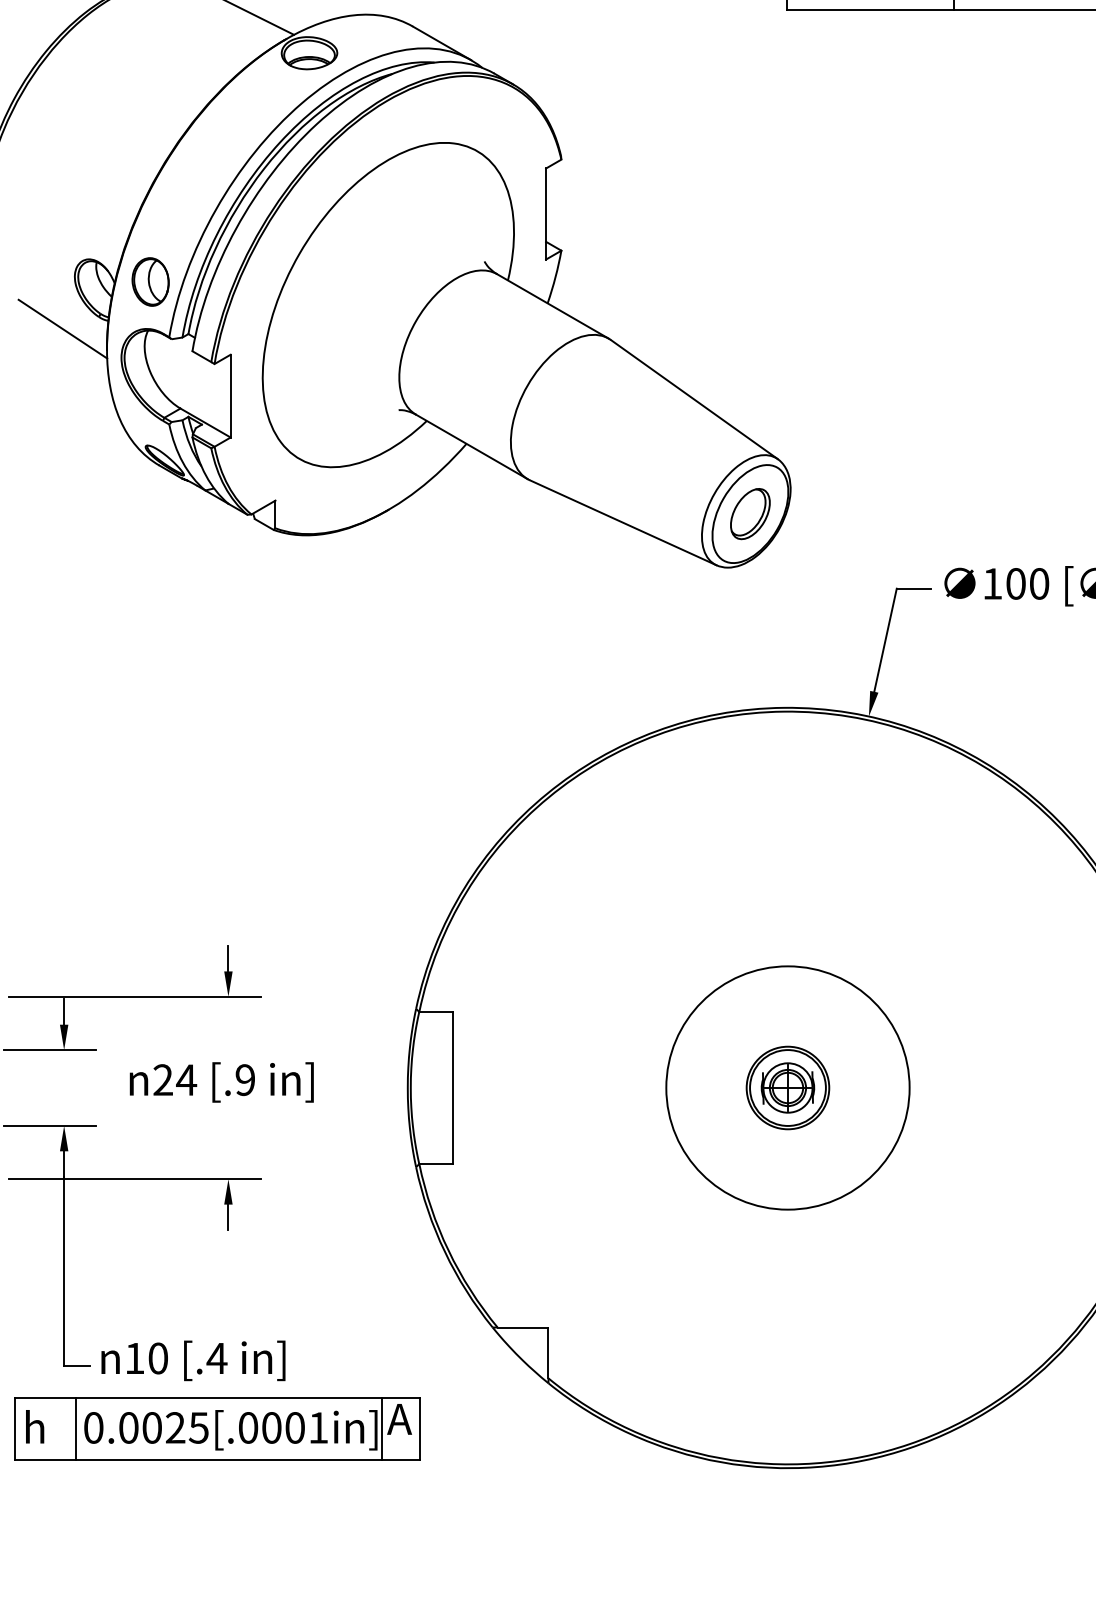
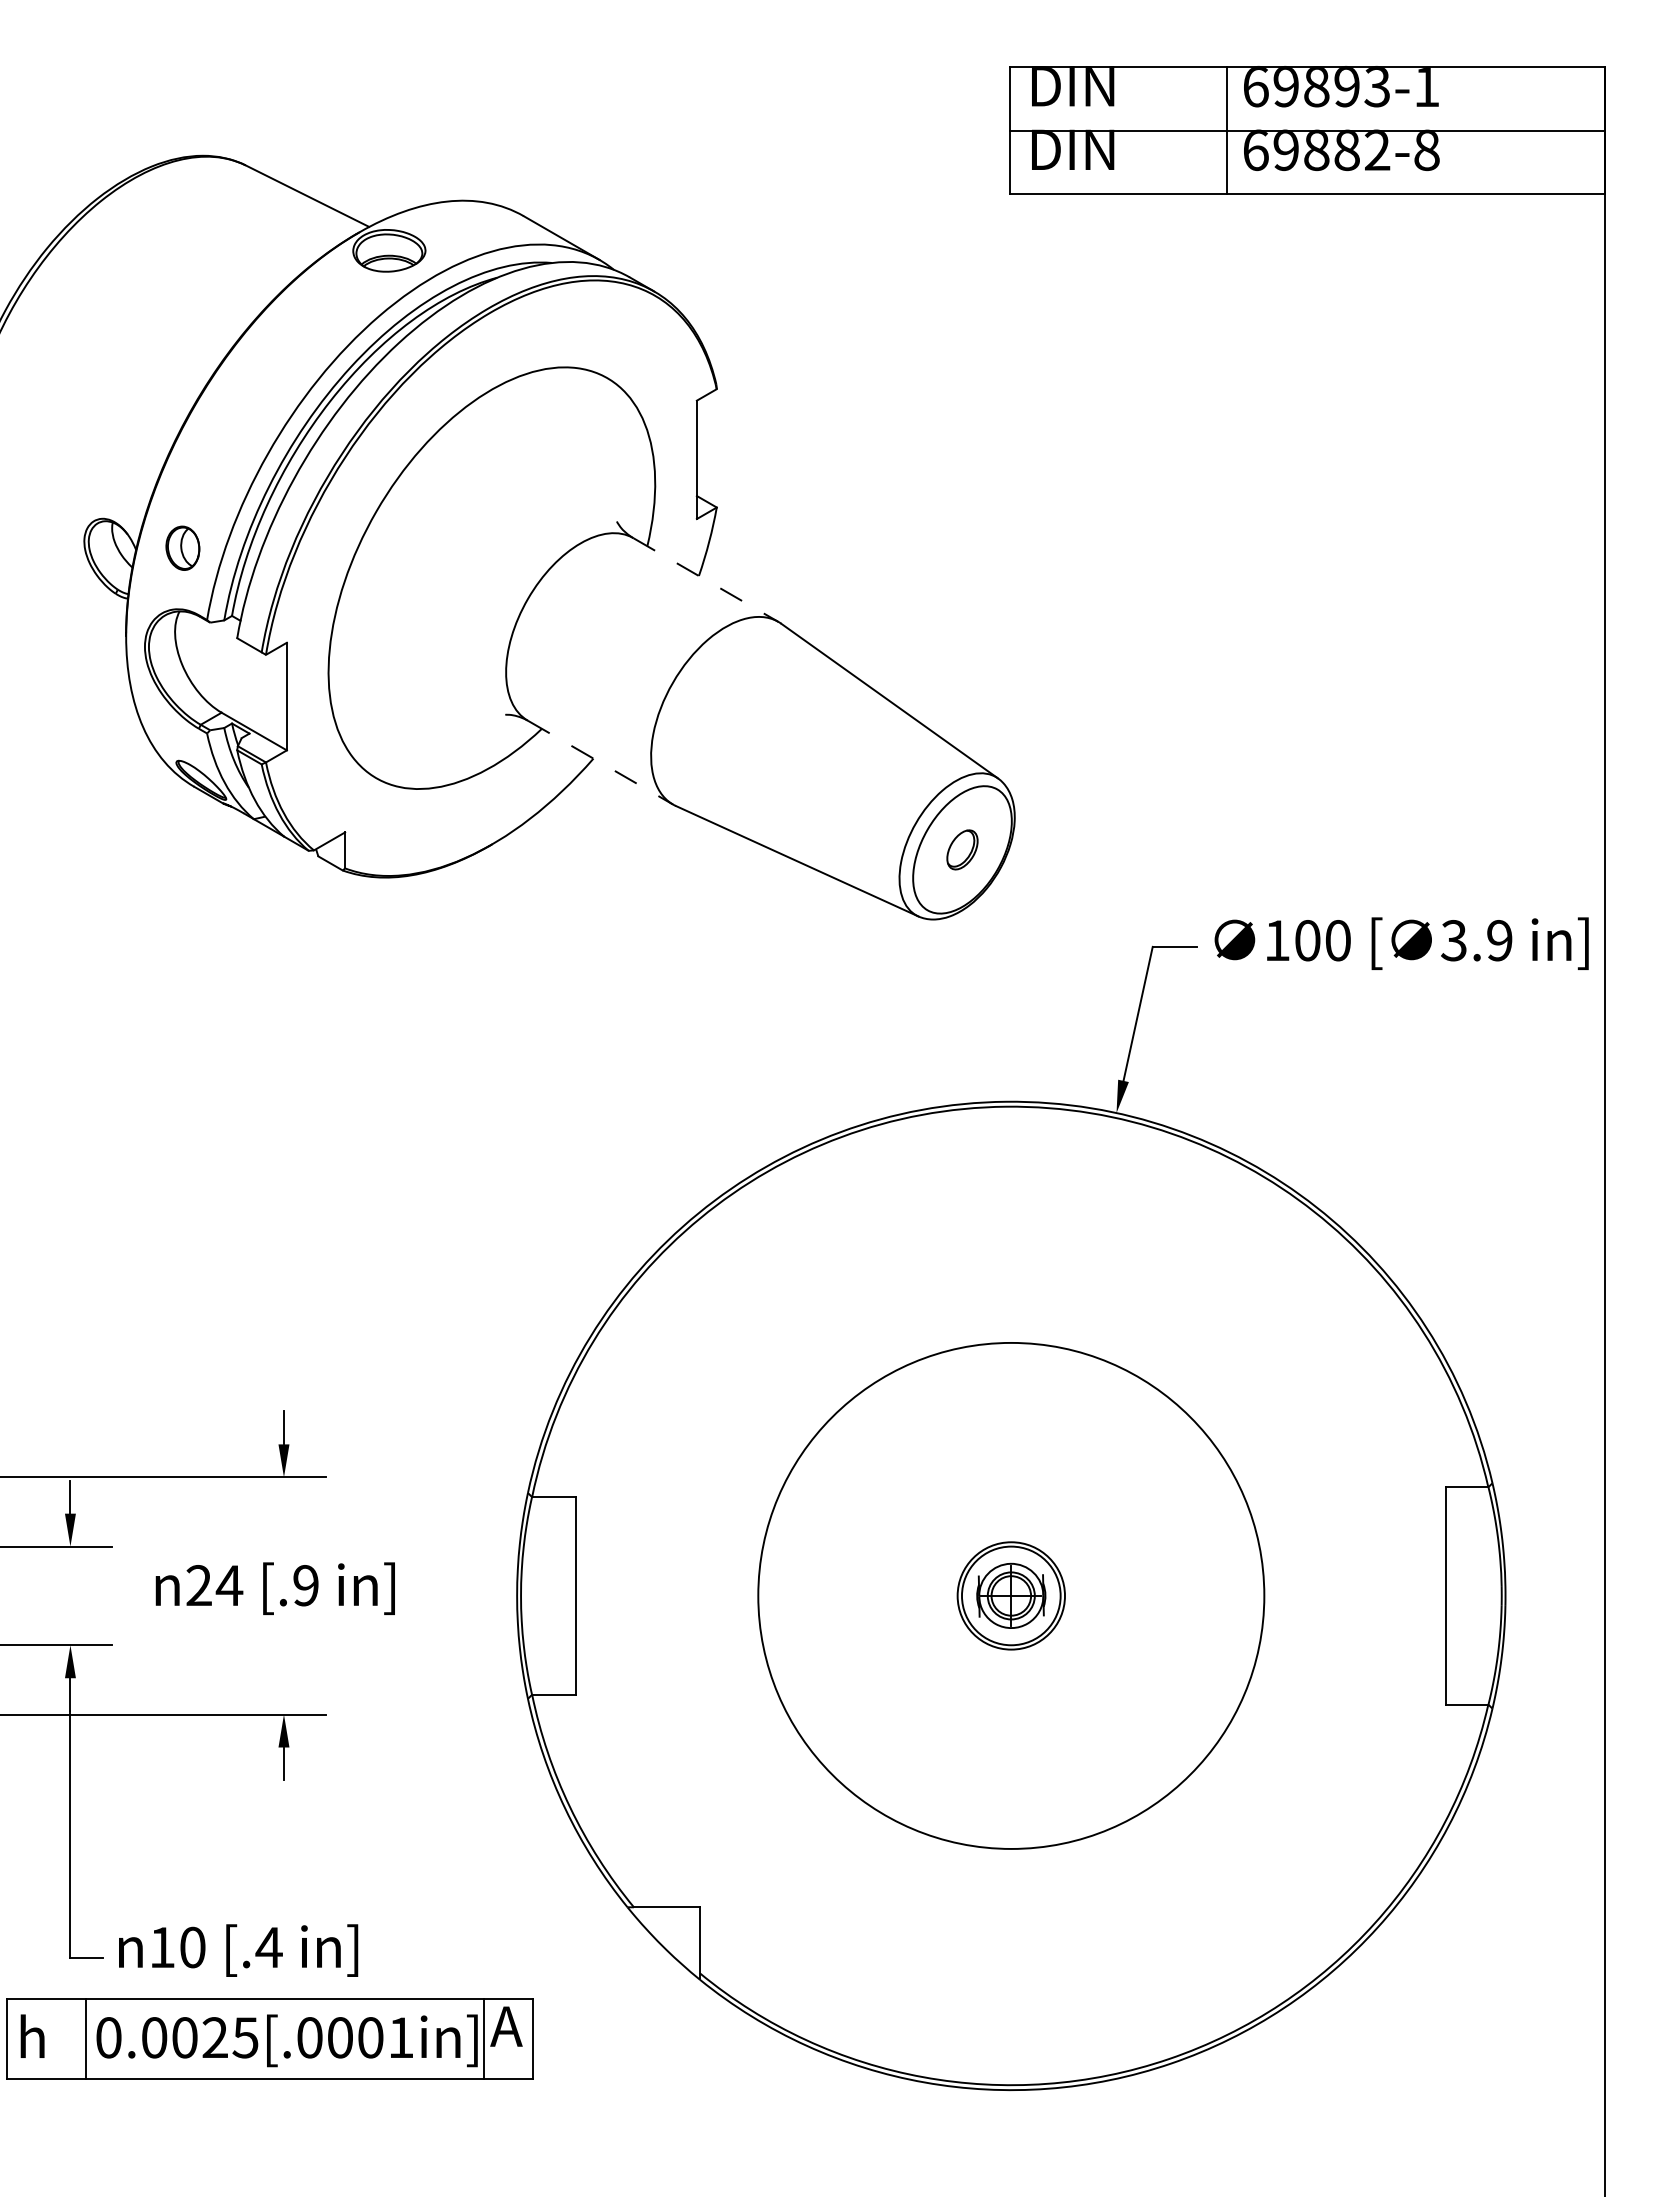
part: (150, 282) -> (182, 548), size x0.7
line: (552, 306) -> (705, 580), solid -> dashed
line: (62, 329) -> (68, 609), removed
line: (471, 446) -> (600, 762), solid -> dashed
part: (750, 513) -> (962, 849), size x0.6
circle: (788, 1087) -> (1011, 1595), size x1.6

